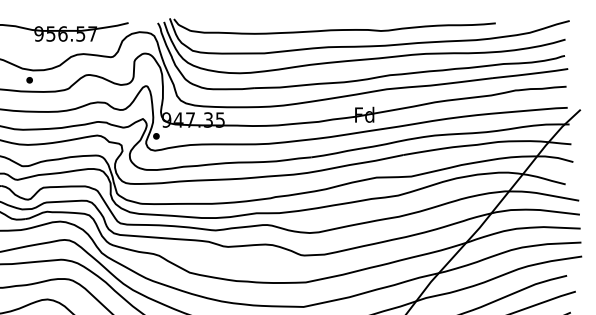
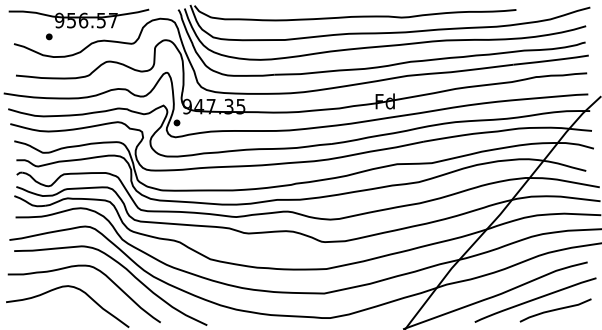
part: (29, 79) -> (49, 36), moved

